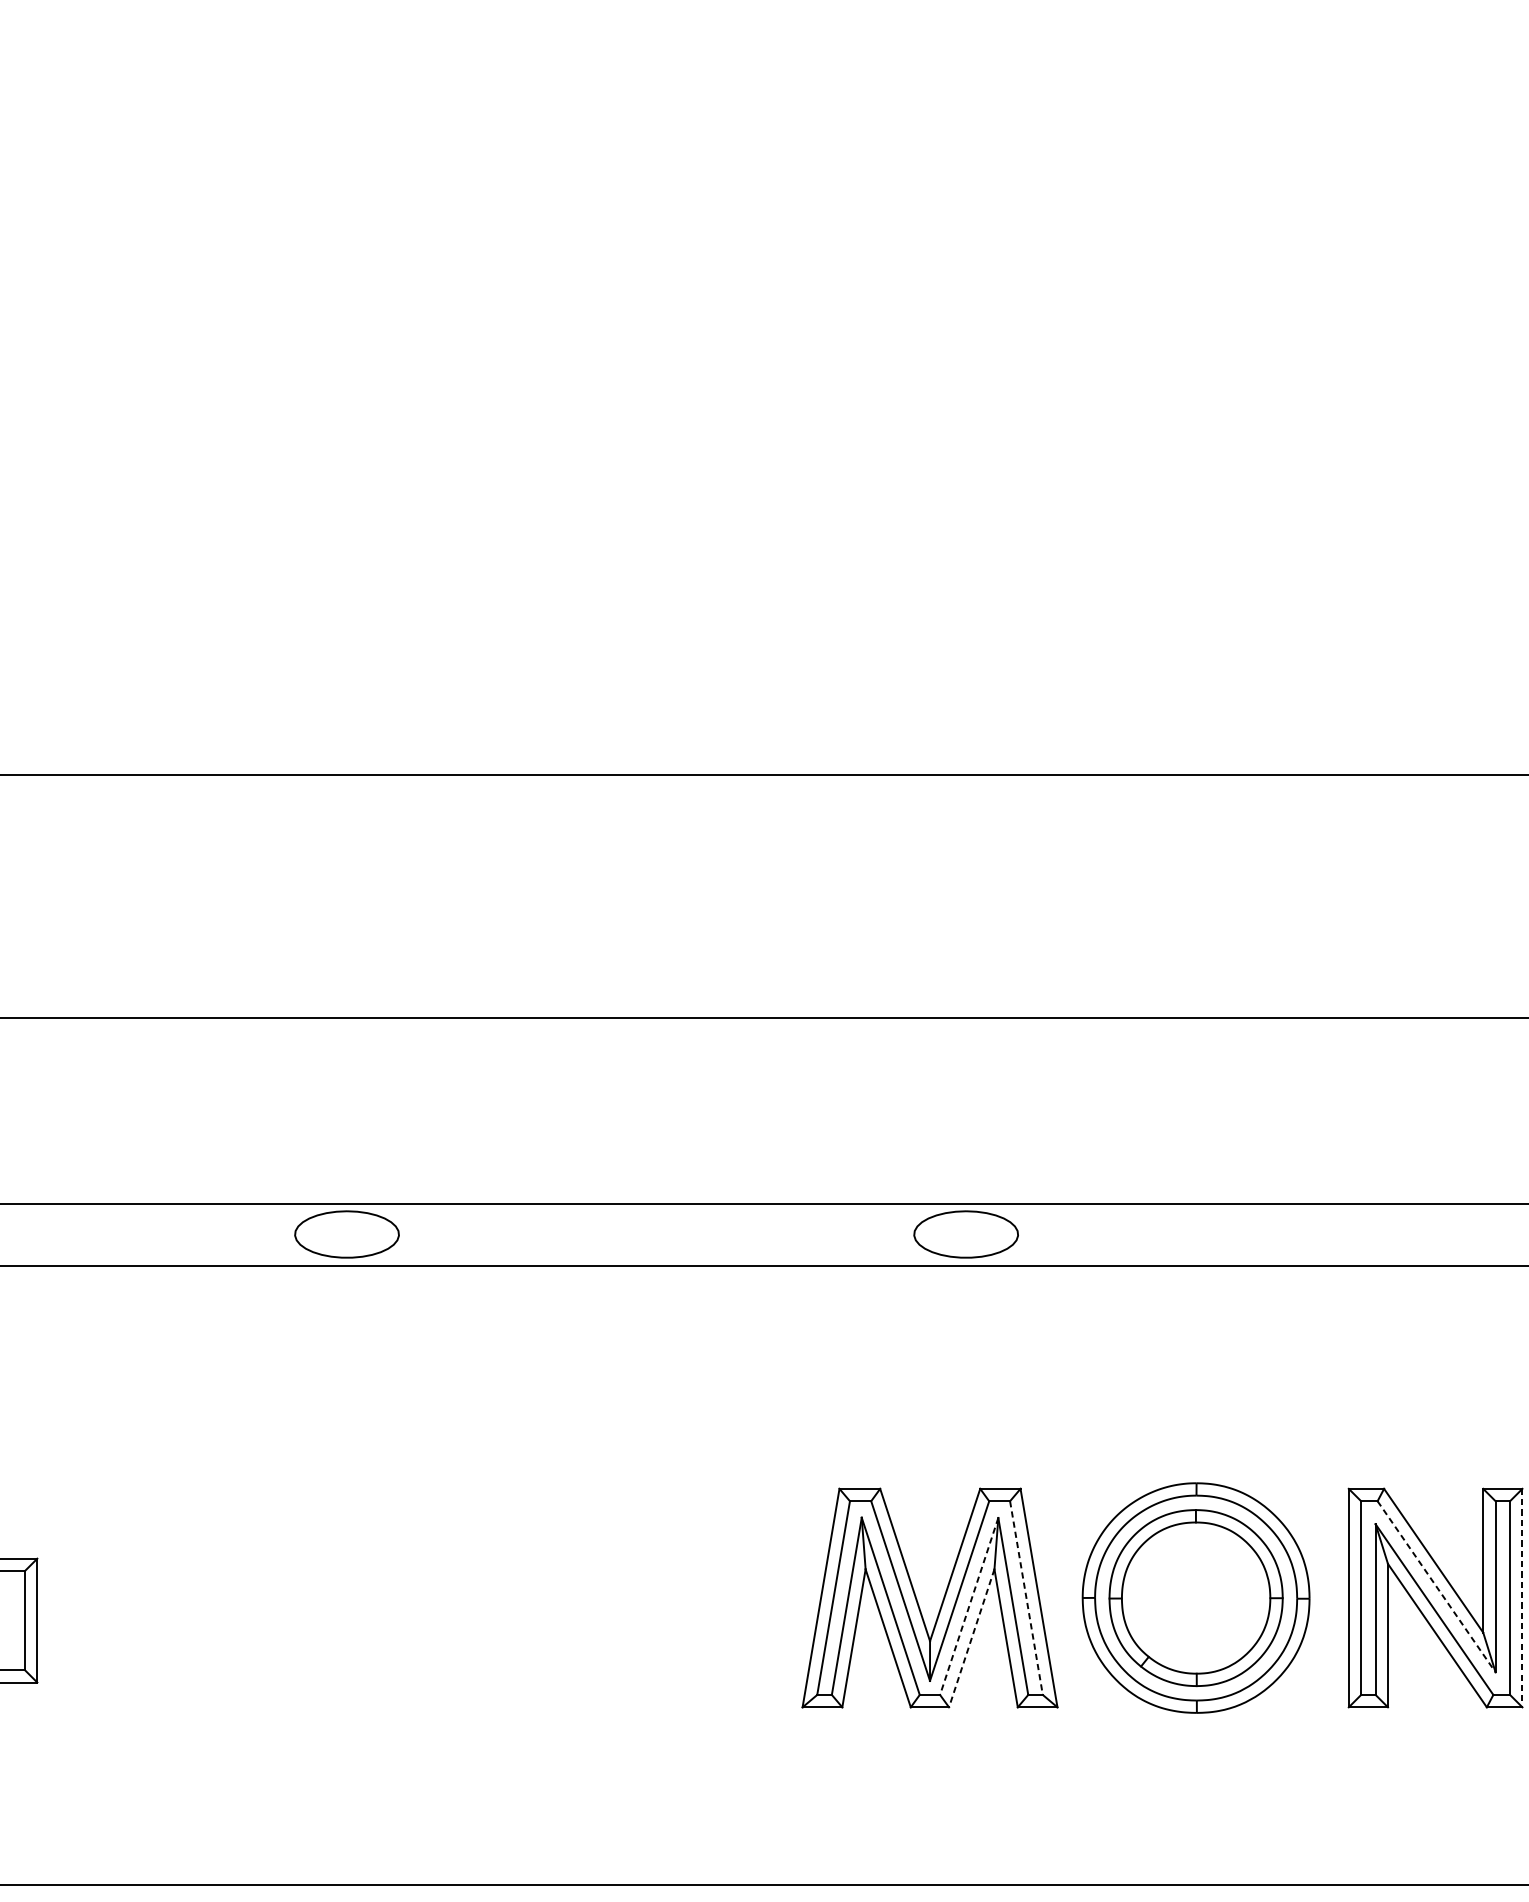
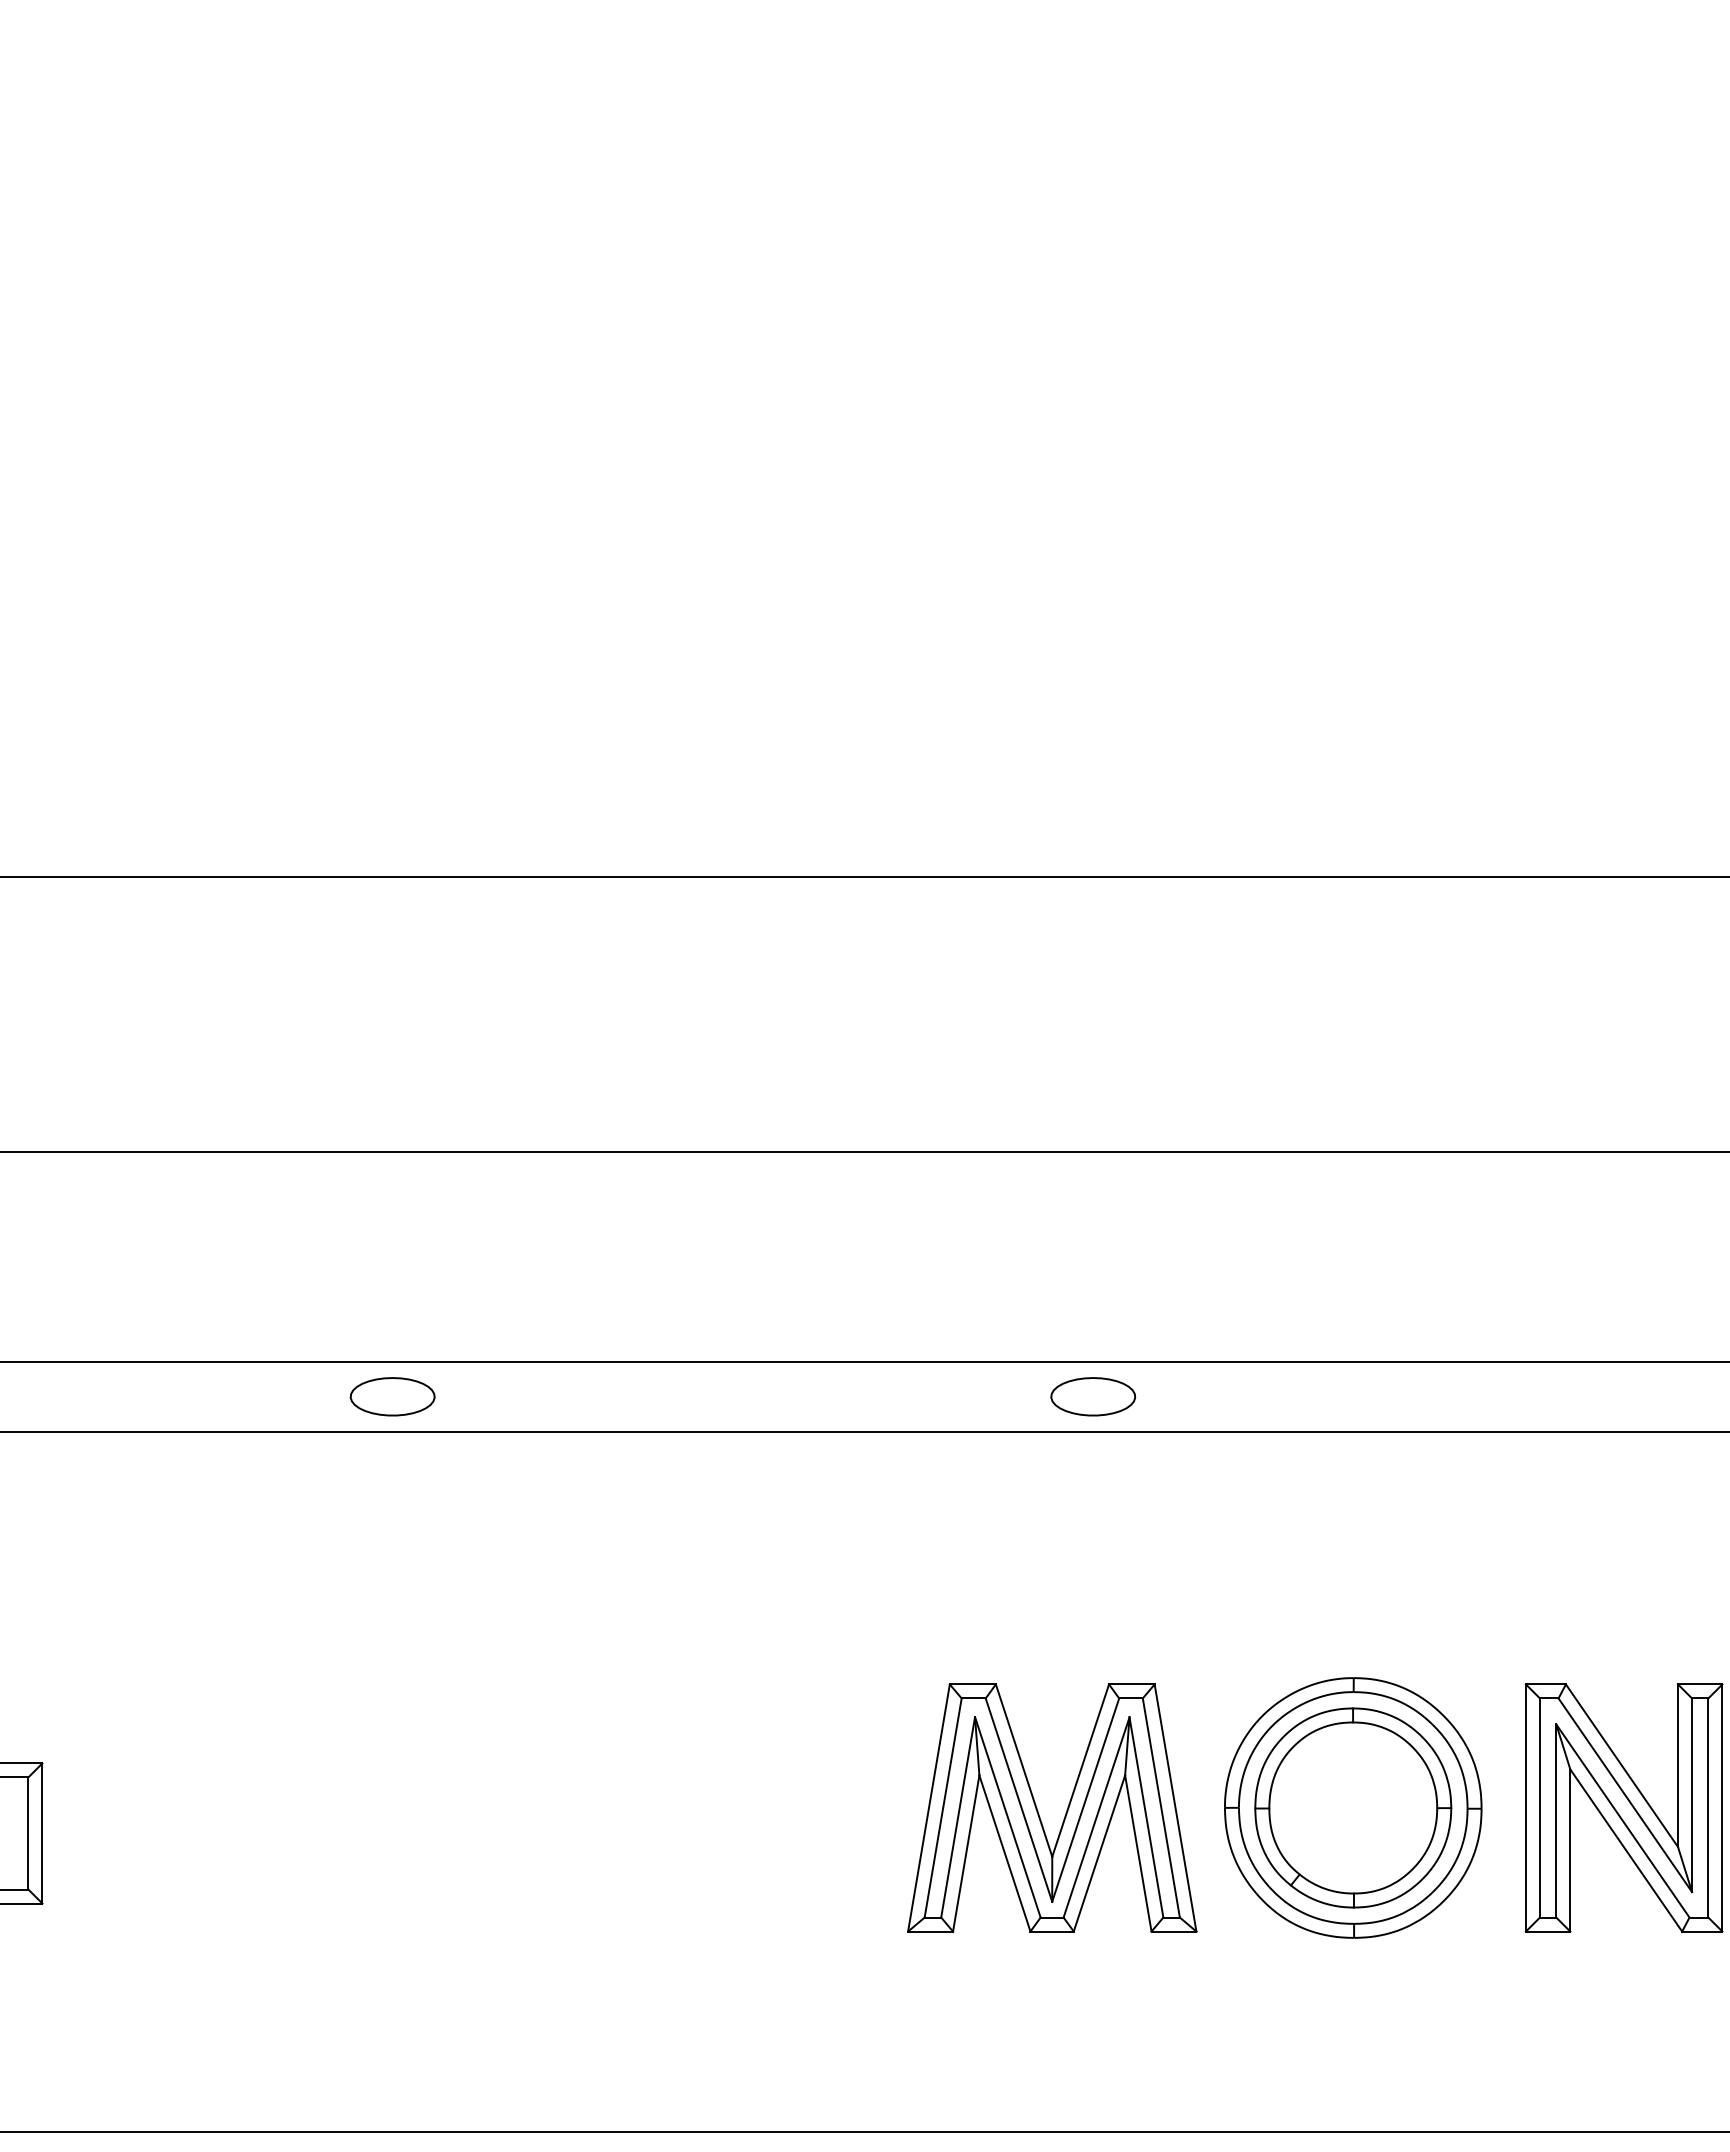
part: (346, 1234) -> (392, 1396), size x0.71
part: (966, 1234) -> (1093, 1396), size x0.71
line: (1436, 1587) -> (1625, 1795), dashed -> solid
line: (1026, 1598) -> (1161, 1808), dashed -> solid
line: (1522, 1598) -> (1722, 1808), dashed -> solid
line: (969, 1606) -> (1096, 1817), dashed -> solid
line: (971, 1638) -> (1099, 1853), dashed -> solid

